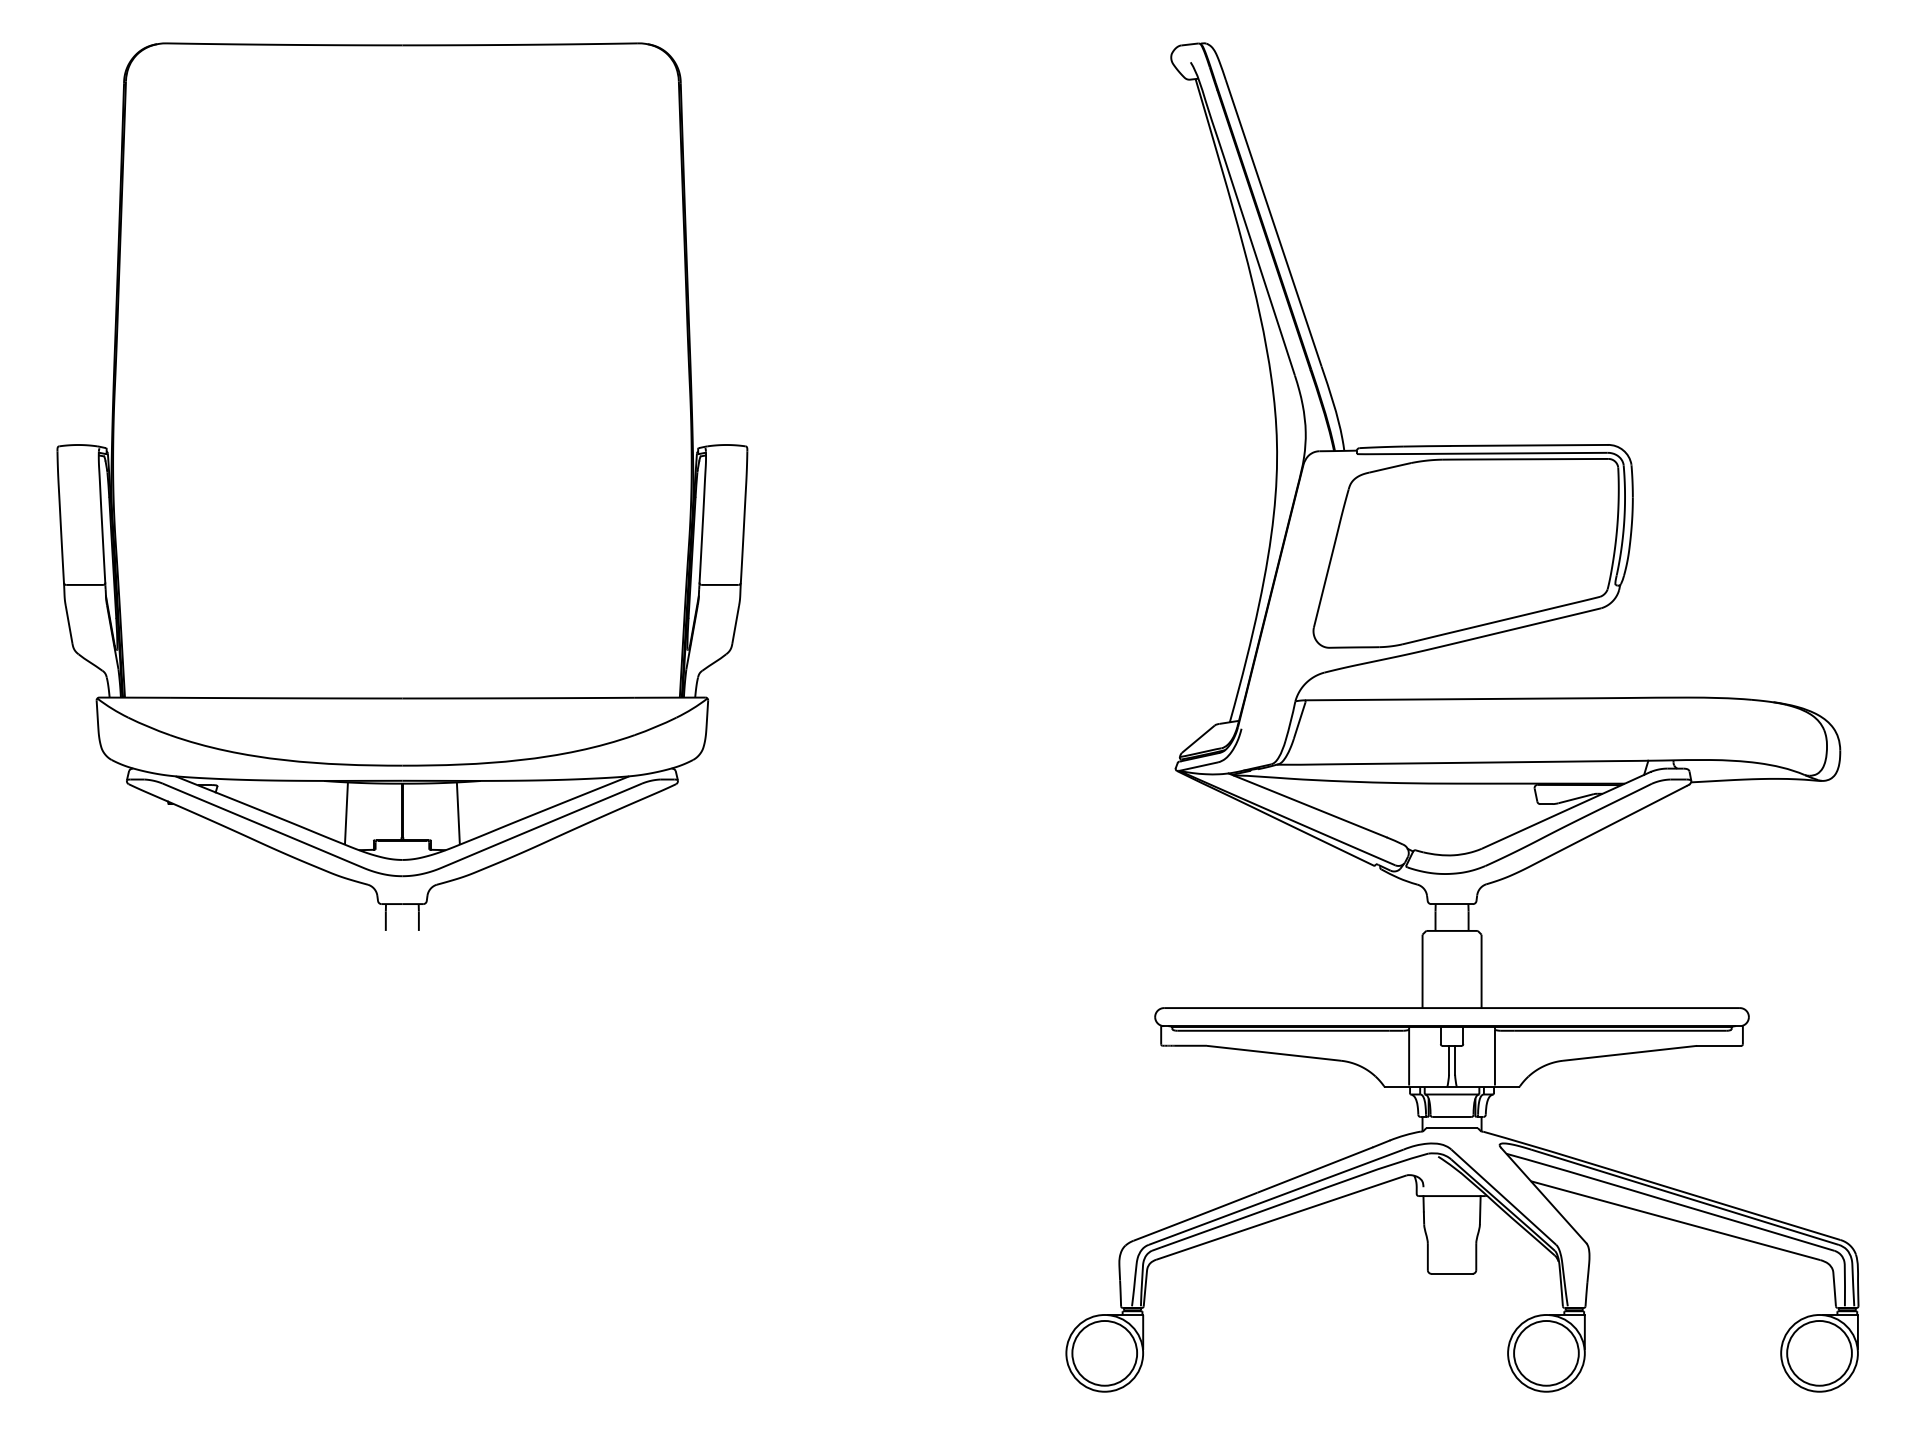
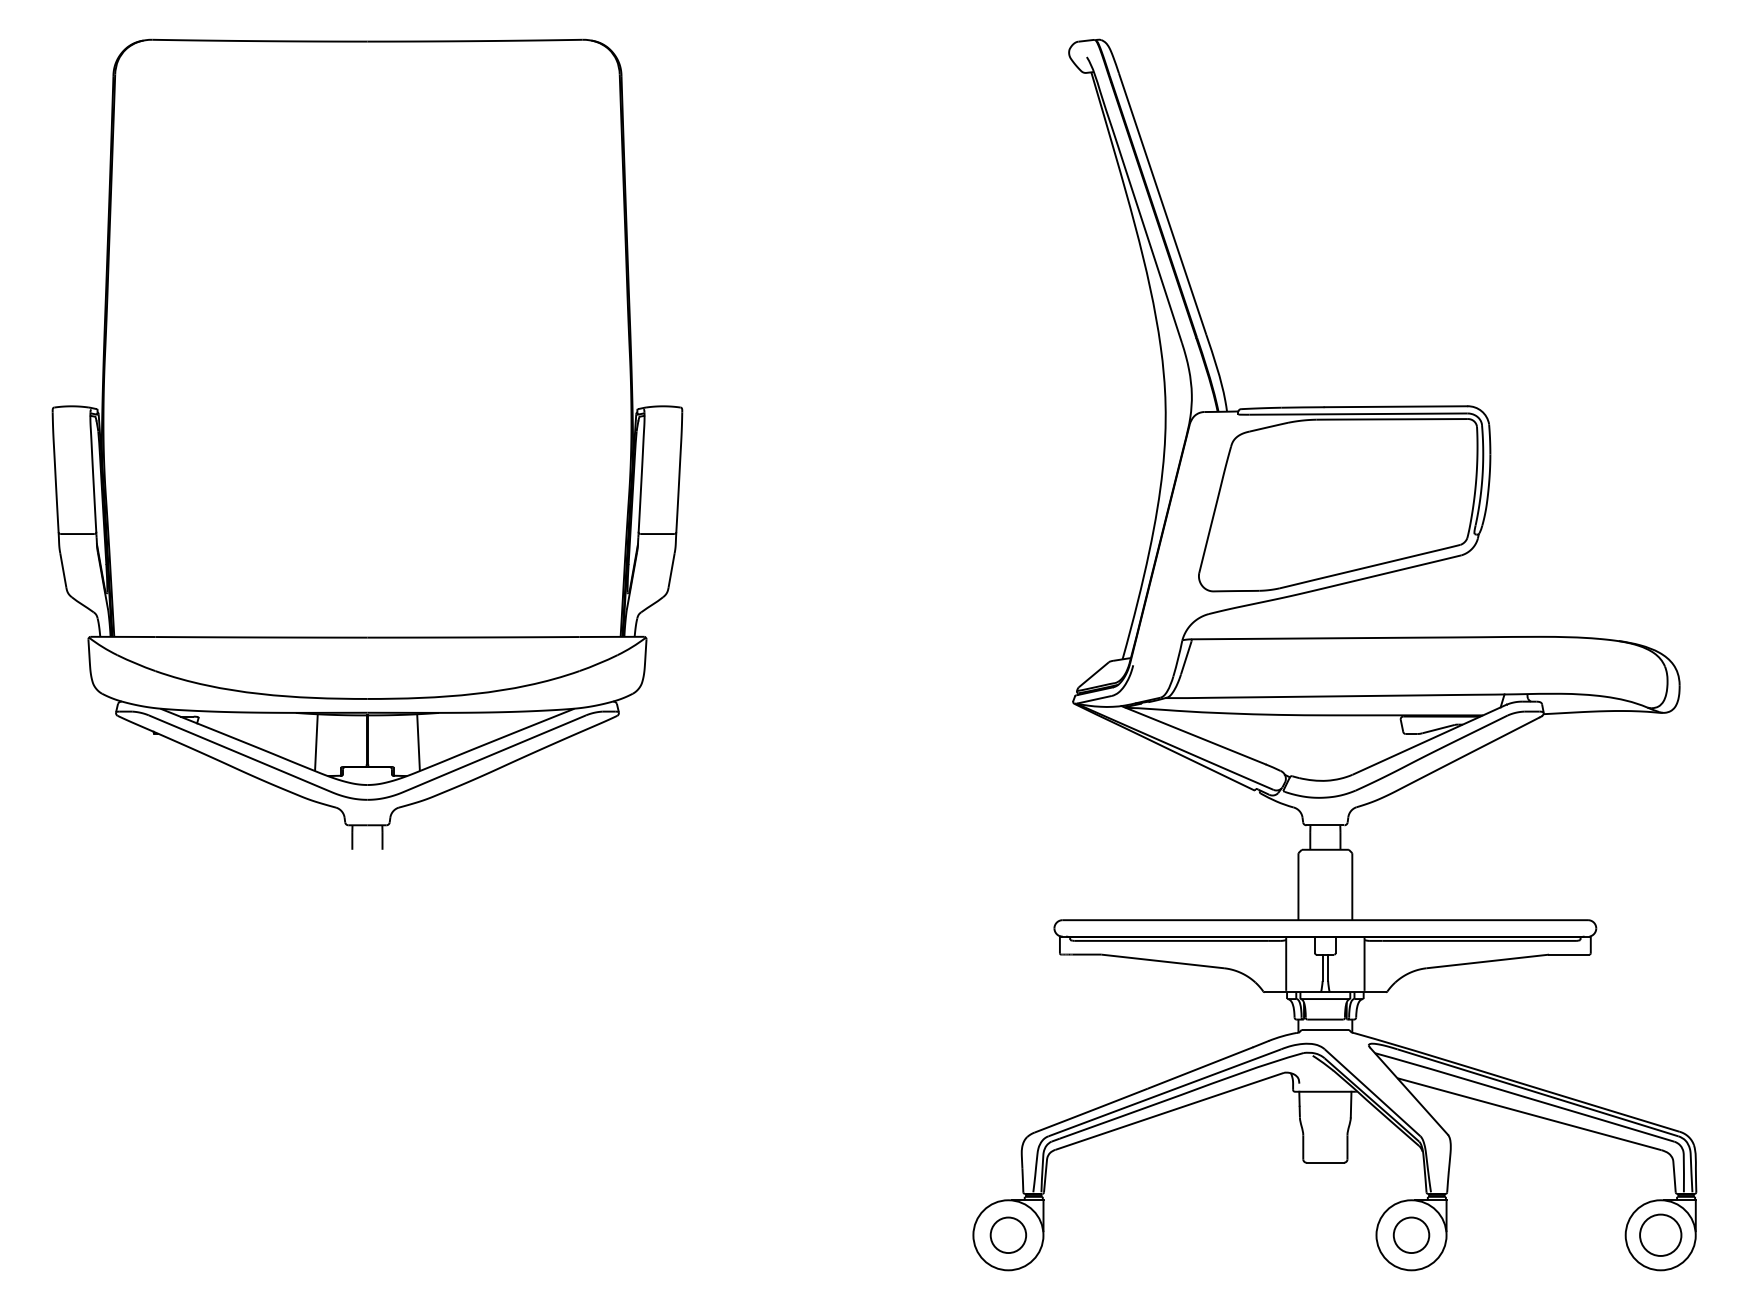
circle: (1104, 1352) -> (1008, 1234), size x0.6
circle: (1546, 1352) -> (1411, 1234), size x0.6
circle: (1819, 1352) -> (1660, 1234), size x0.7

